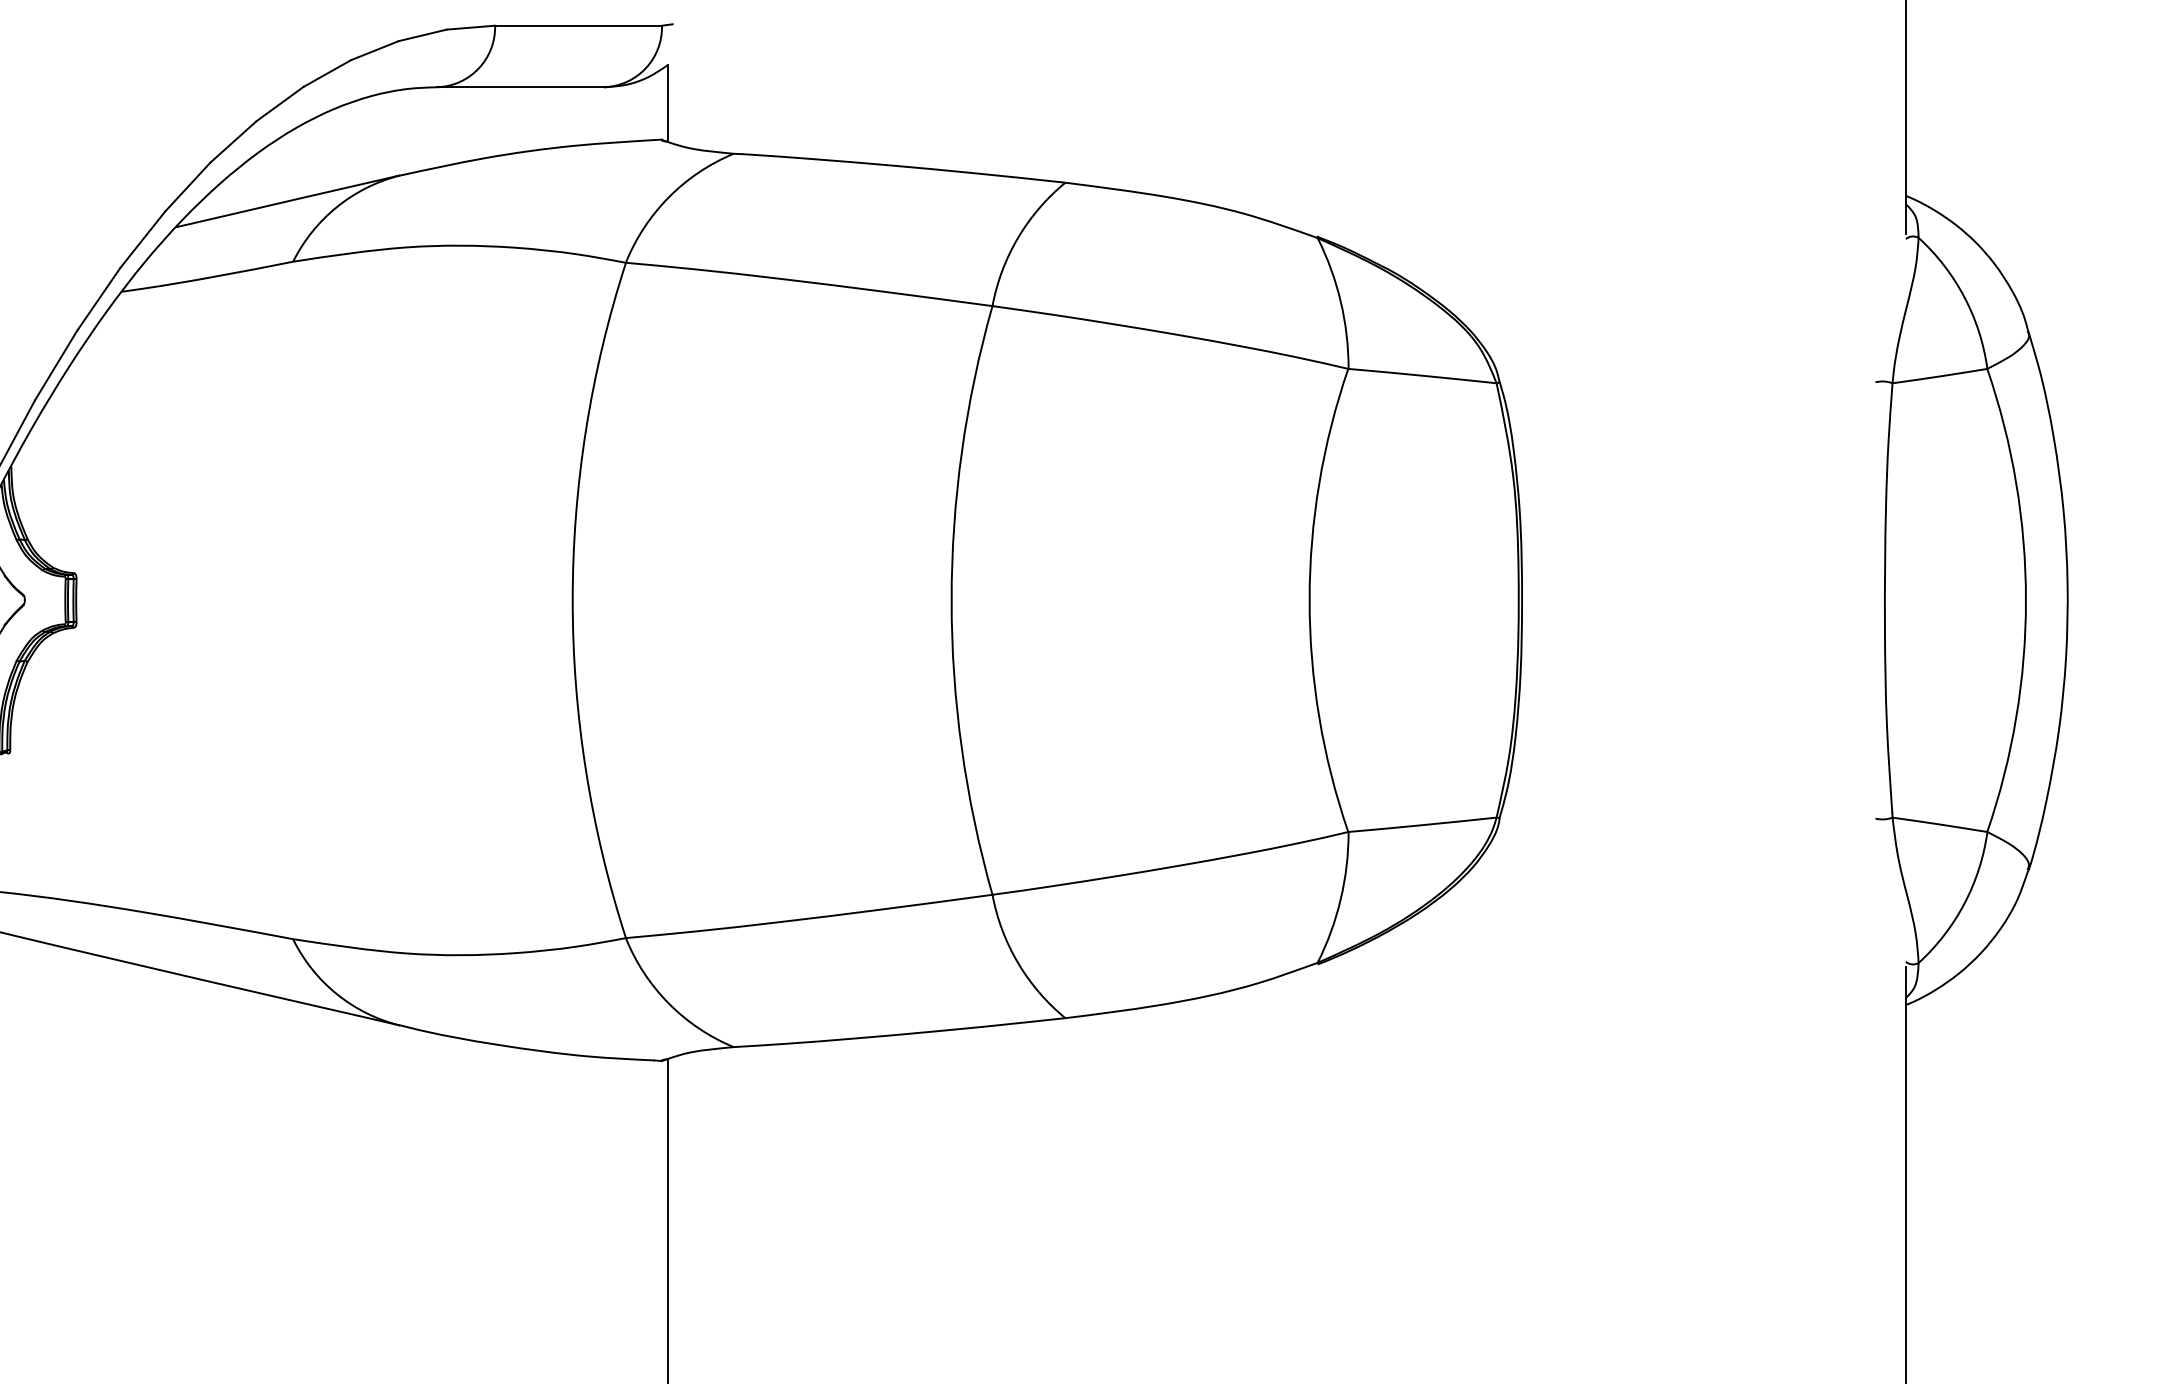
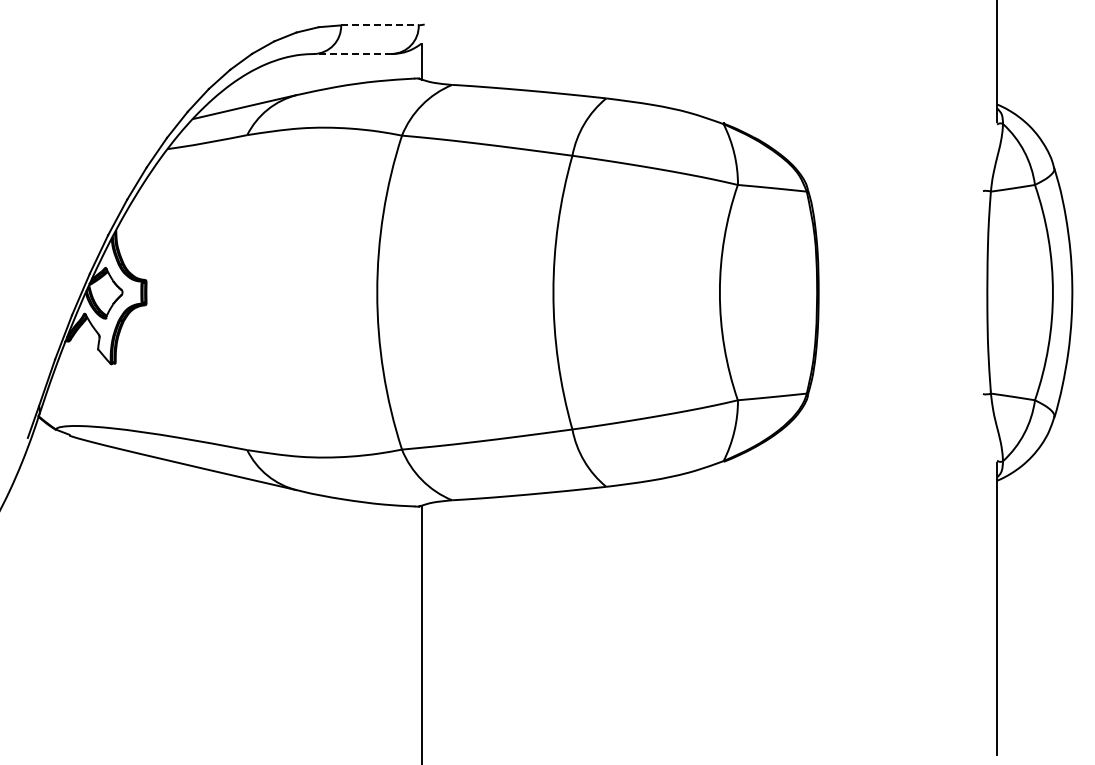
line: (577, 25) -> (379, 25), solid -> dashed
line: (519, 88) -> (352, 54), solid -> dashed

